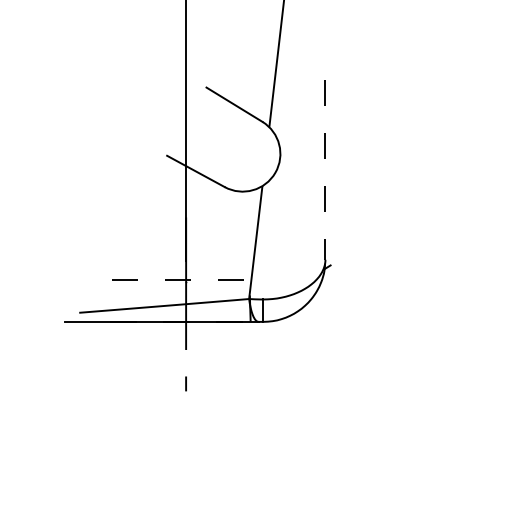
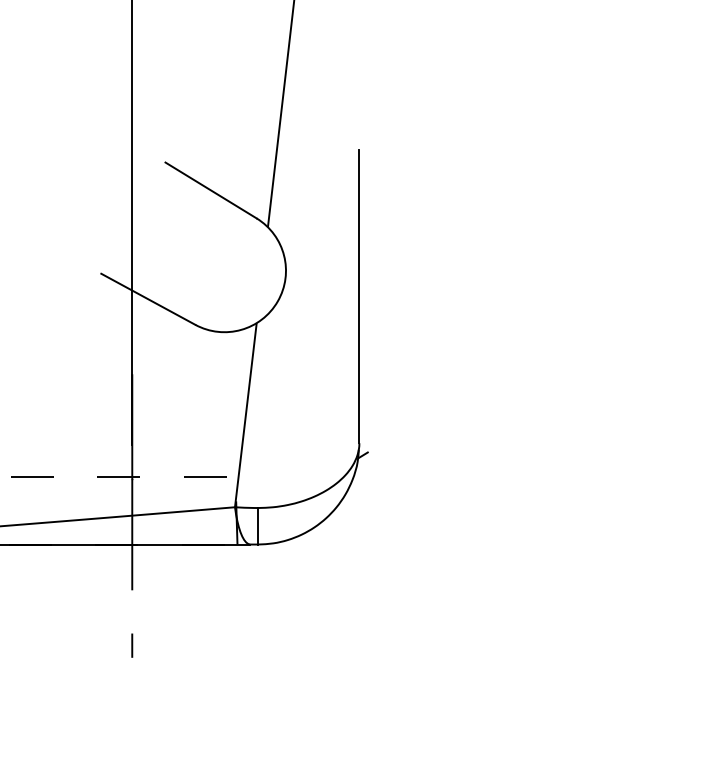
line: (325, 169) -> (359, 296), dashed -> solid

